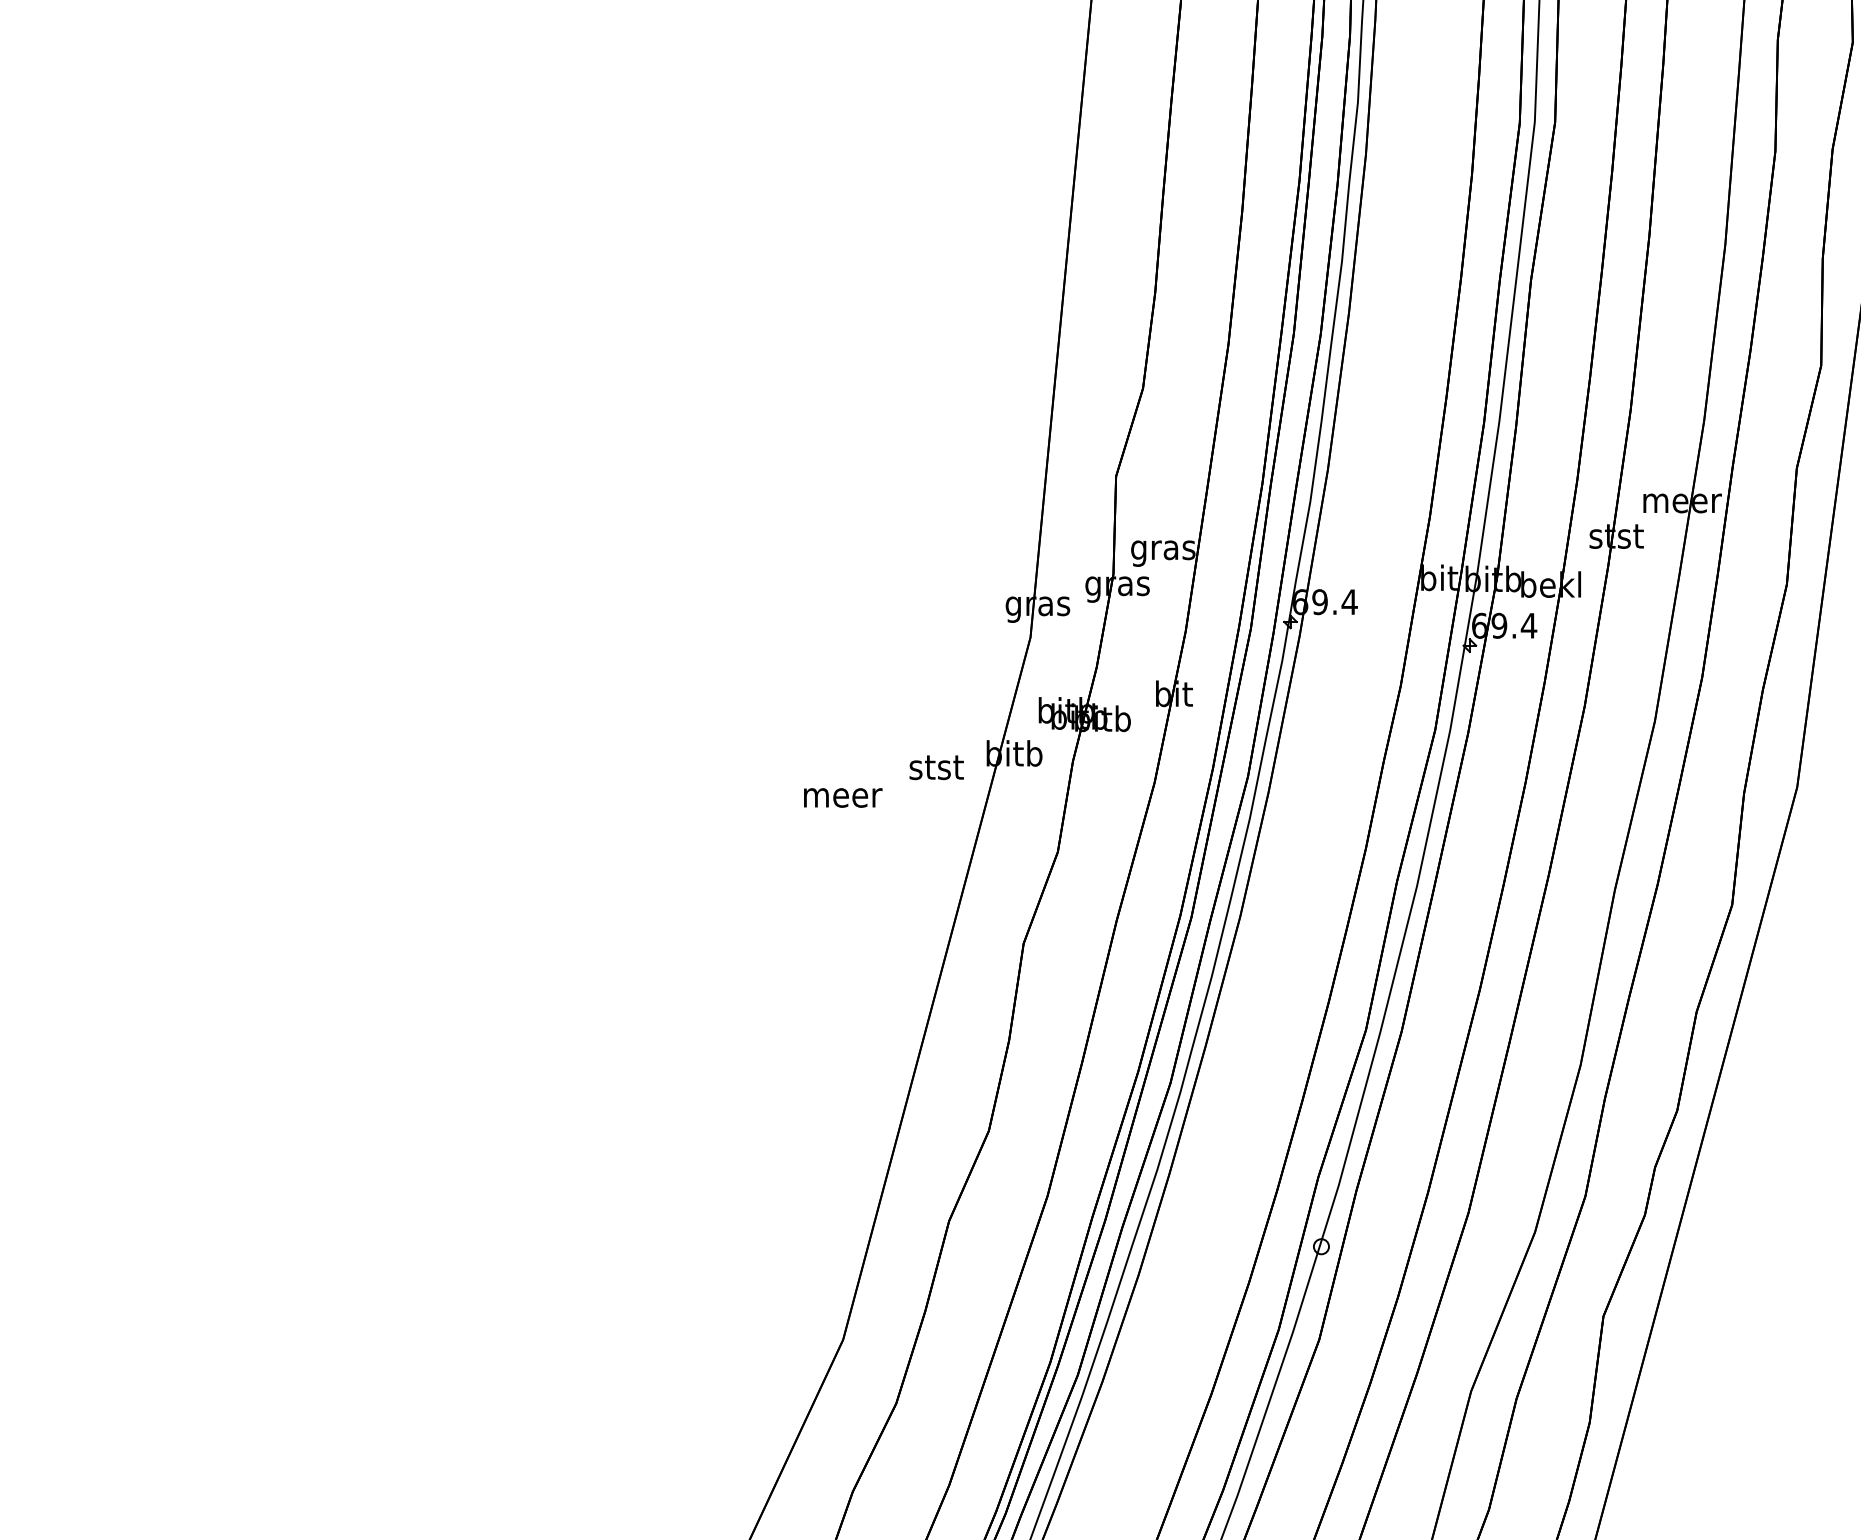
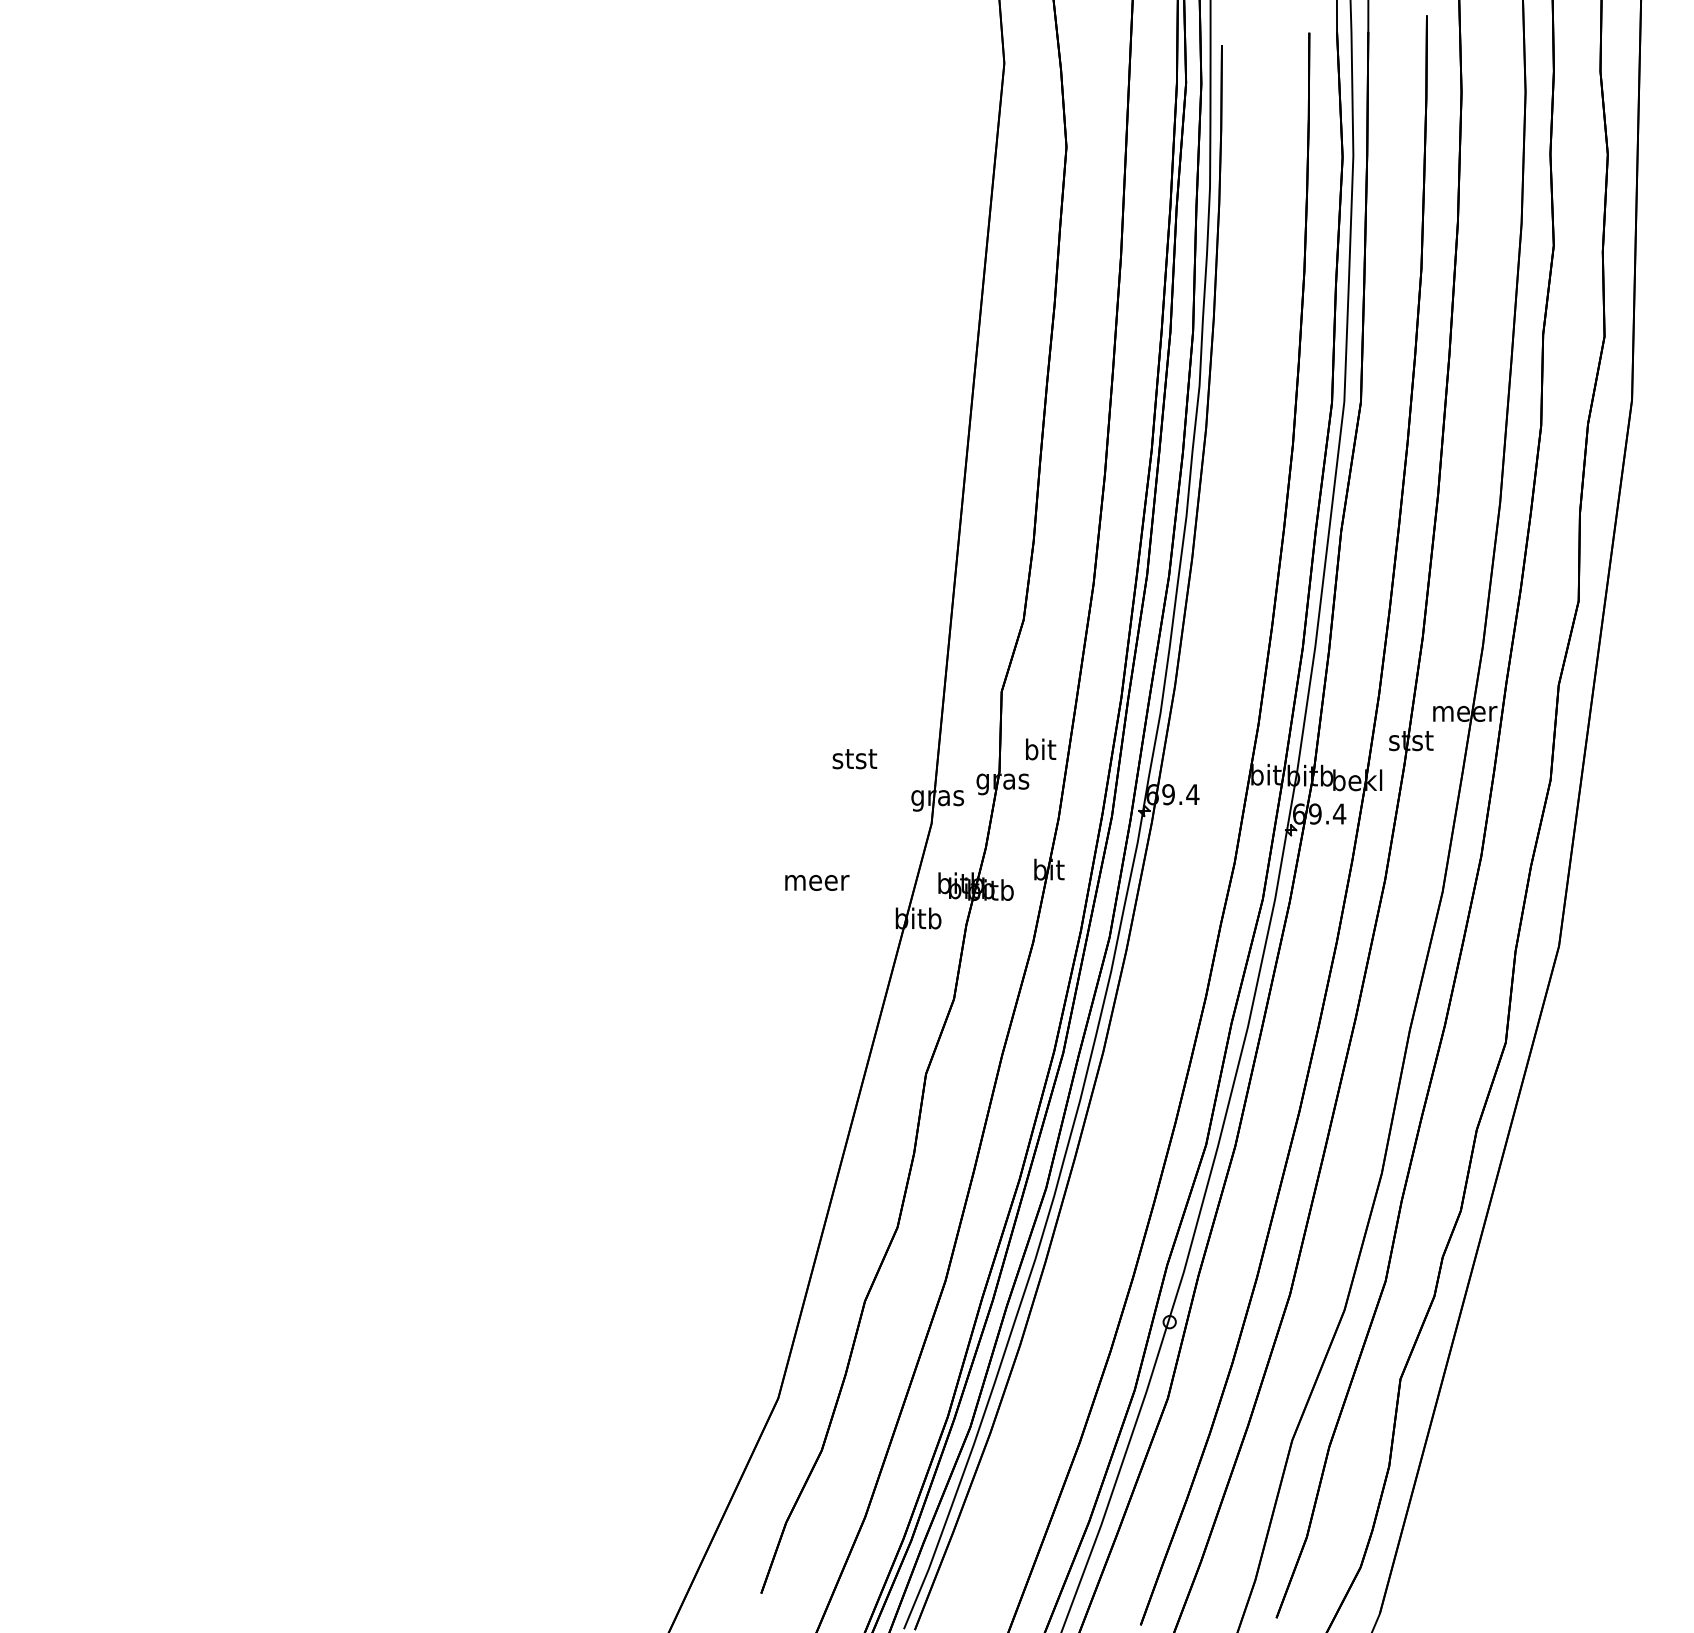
text: (1163, 549) -> (1040, 751), gras -> bit
text: (936, 768) -> (854, 759), moved
text: (843, 797) -> (817, 882), moved

